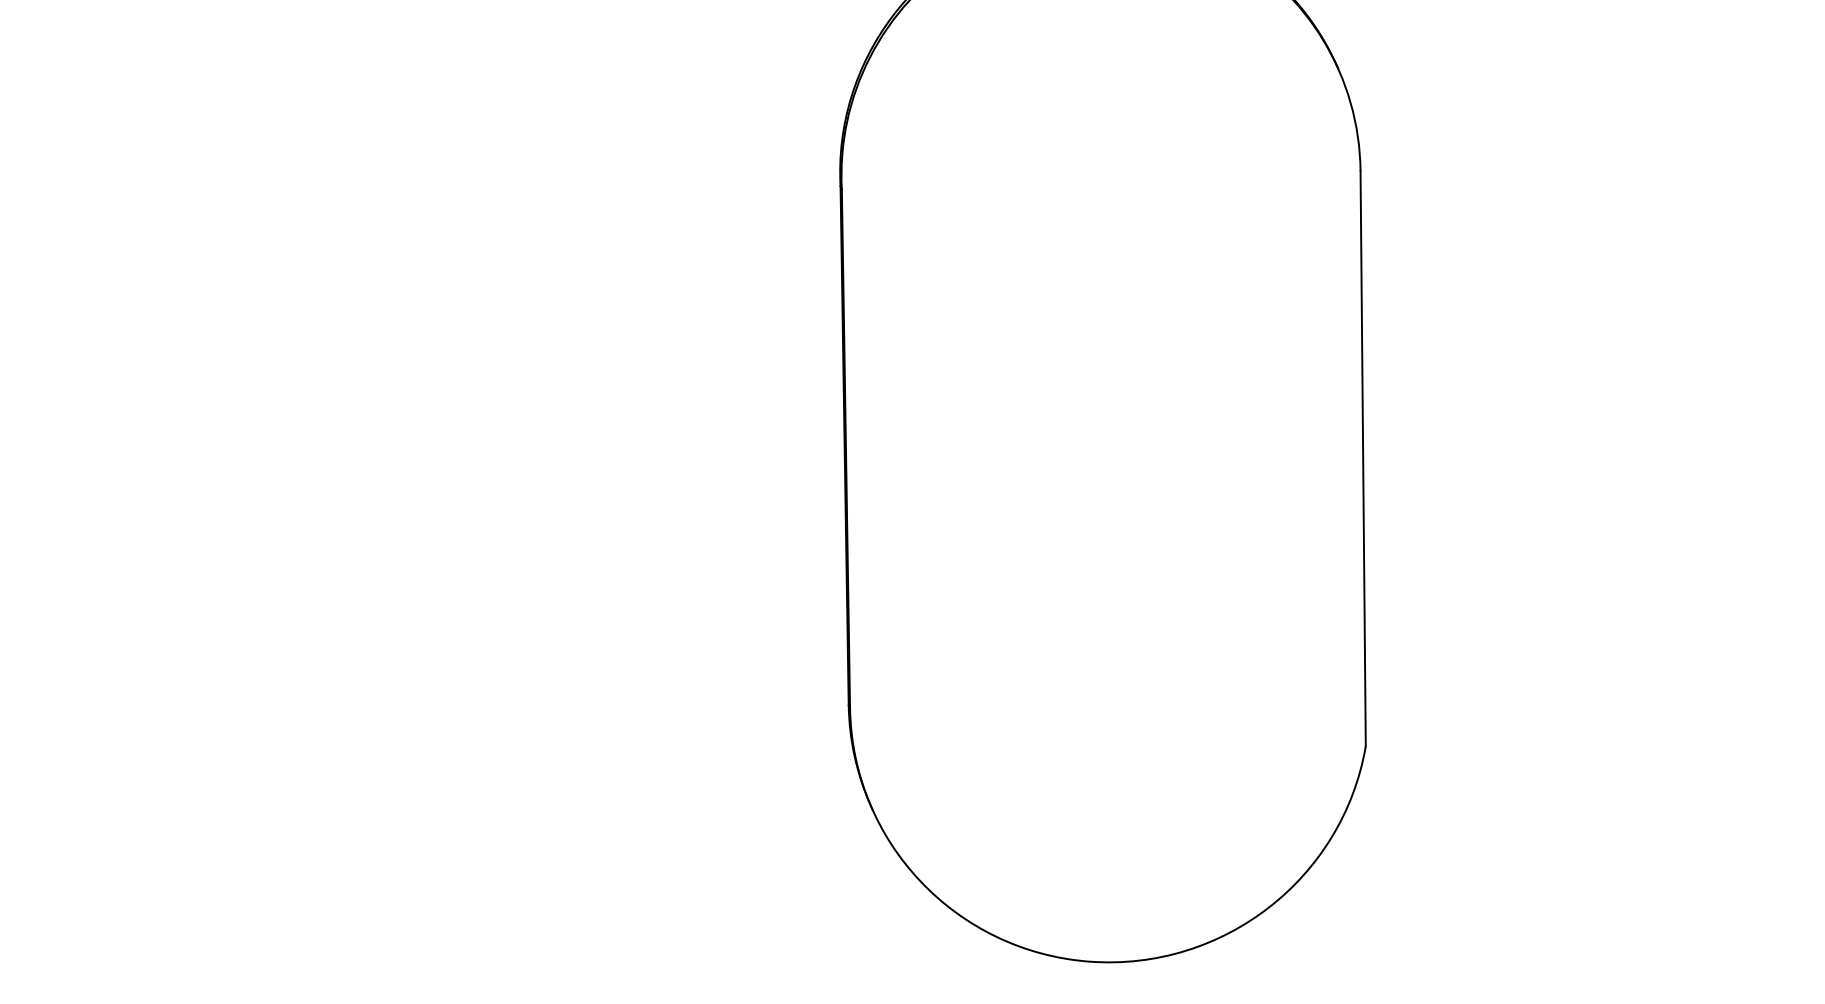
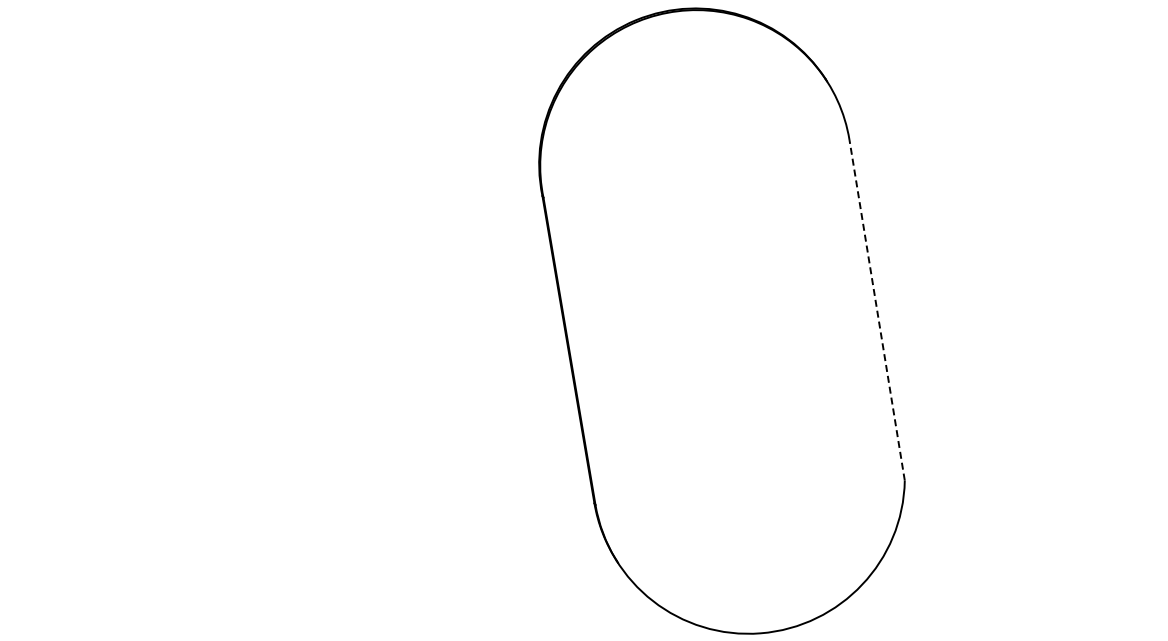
line: (1363, 457) -> (877, 309), solid -> dashed

